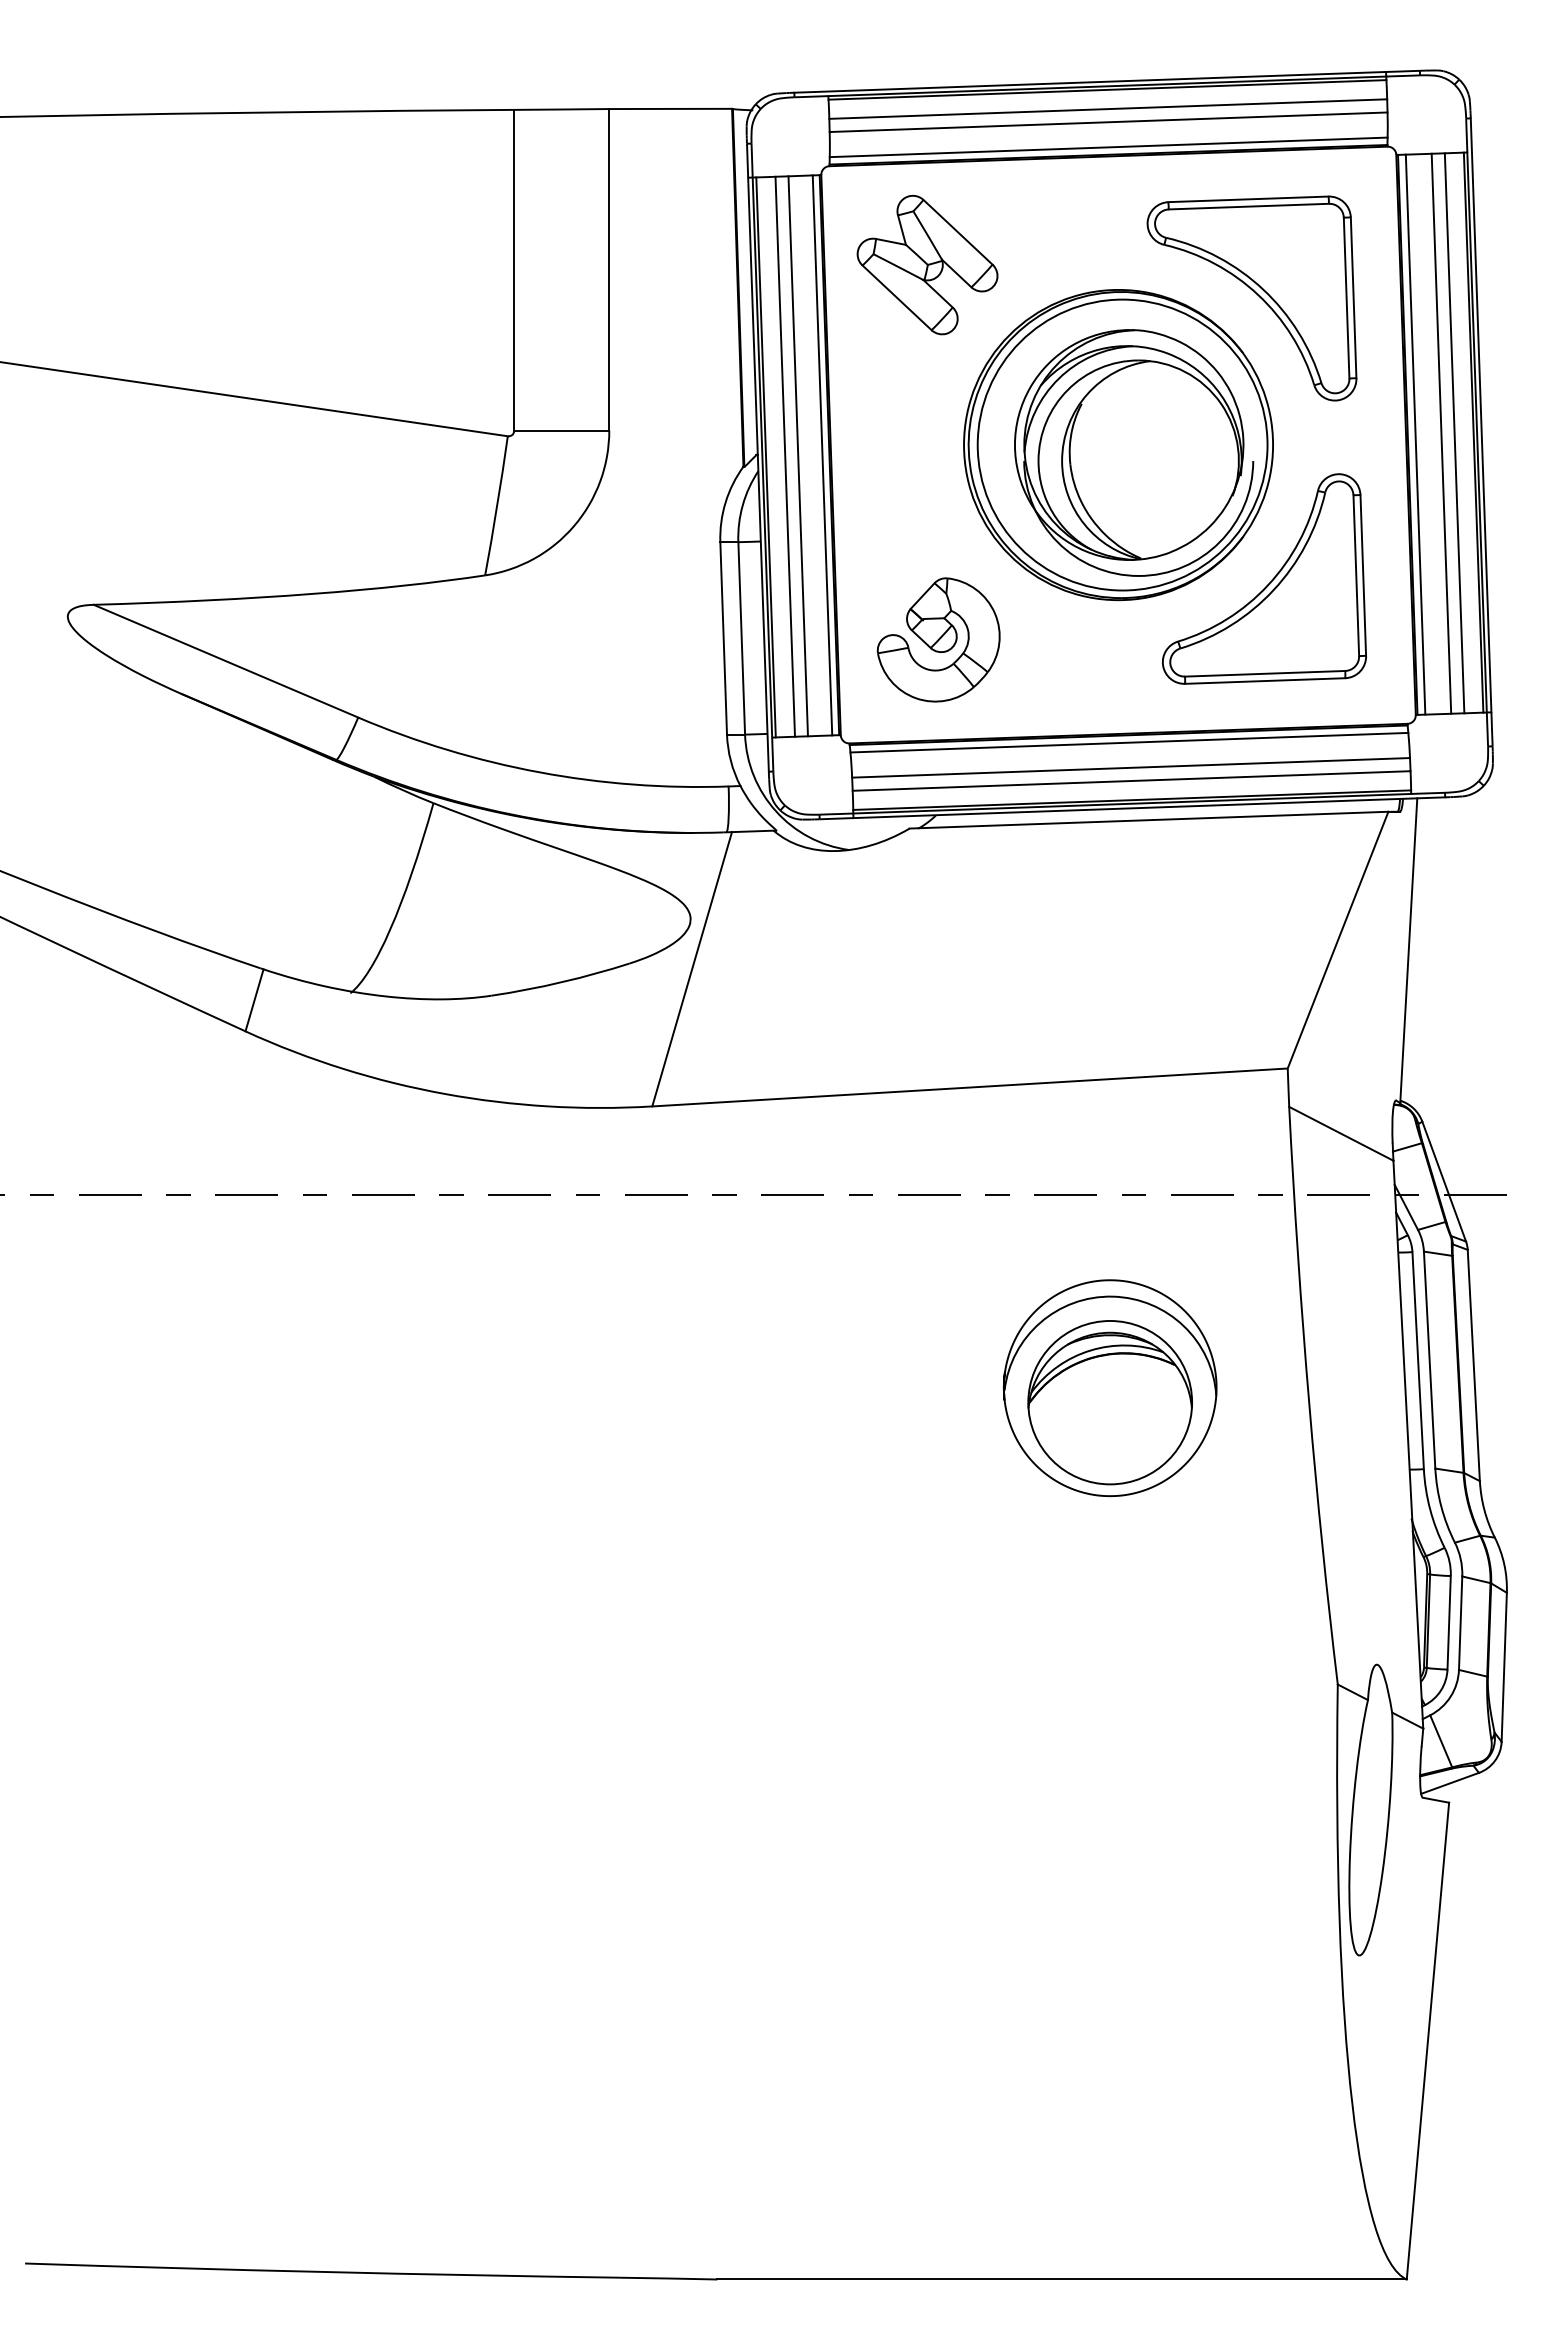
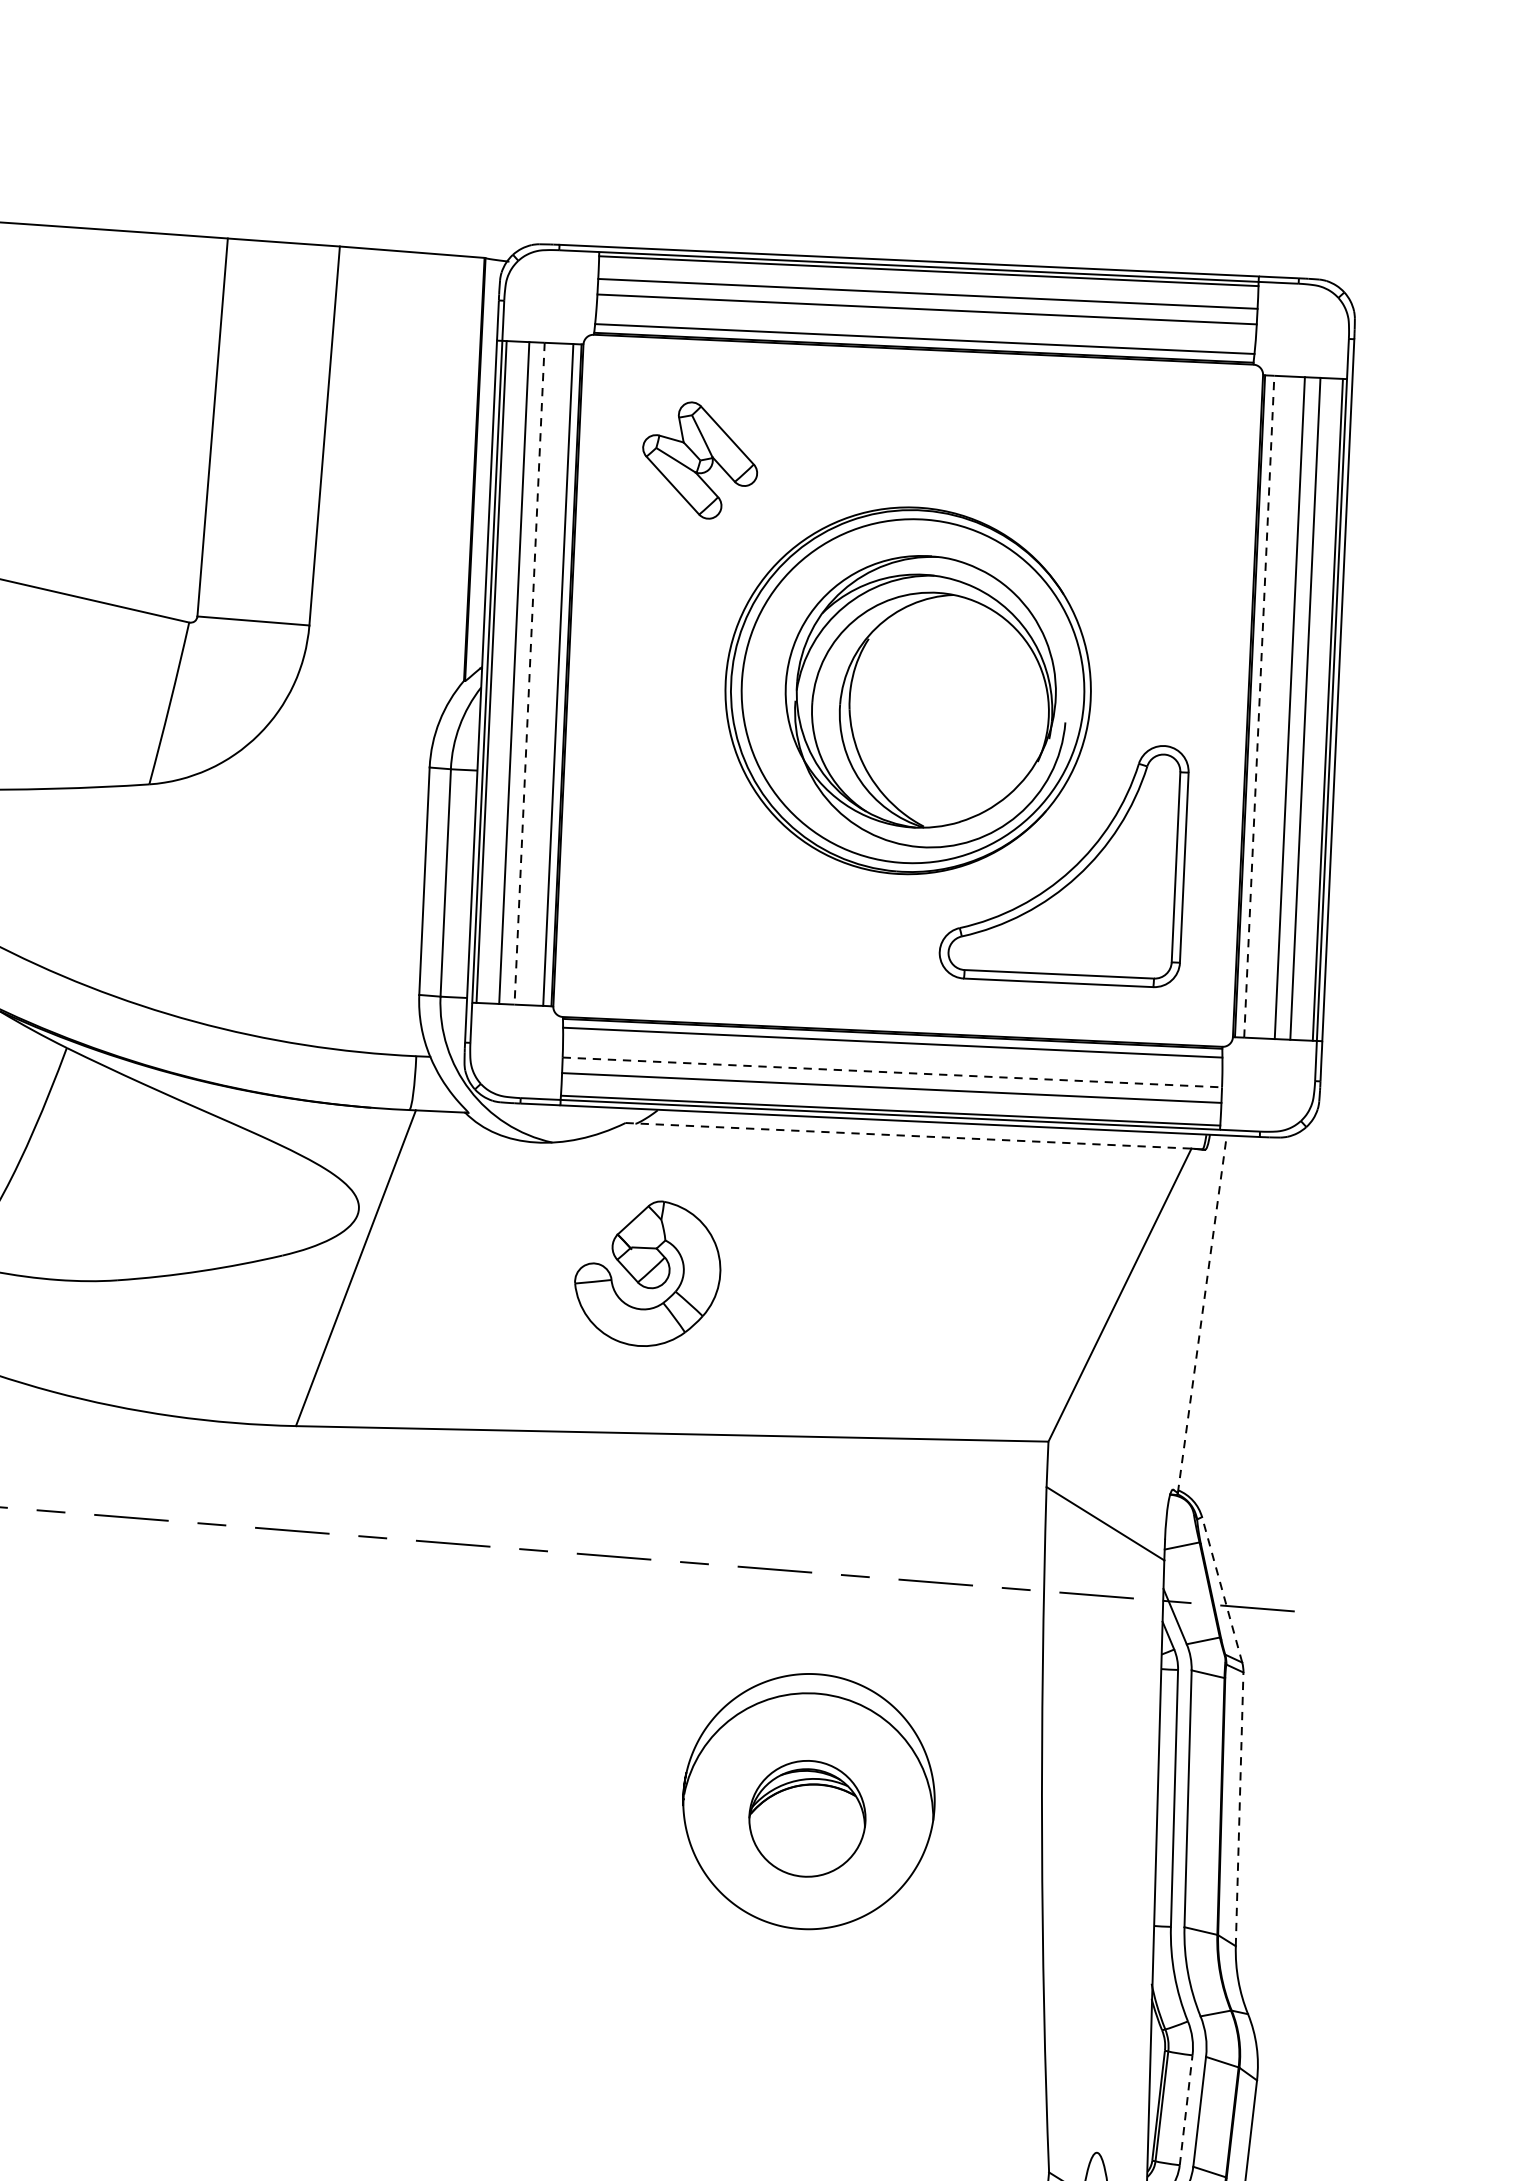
part: (927, 264) -> (700, 459), size x0.7
part: (1255, 293) -> (1083, 525), removed
line: (1415, 434) -> (1259, 706), solid -> dashed
line: (798, 456) -> (529, 673), solid -> dashed
part: (938, 639) -> (647, 1273), moved
line: (1131, 767) -> (892, 1072), solid -> dashed
line: (1149, 820) -> (909, 1136), solid -> dashed
line: (1408, 950) -> (1202, 1314), solid -> dashed
line: (1444, 1181) -> (1222, 1589), solid -> dashed
line: (1473, 1365) -> (1239, 1809), solid -> dashed
part: (1109, 1402) -> (806, 1818), size x0.6
line: (1449, 1622) -> (1186, 2109), solid -> dashed

